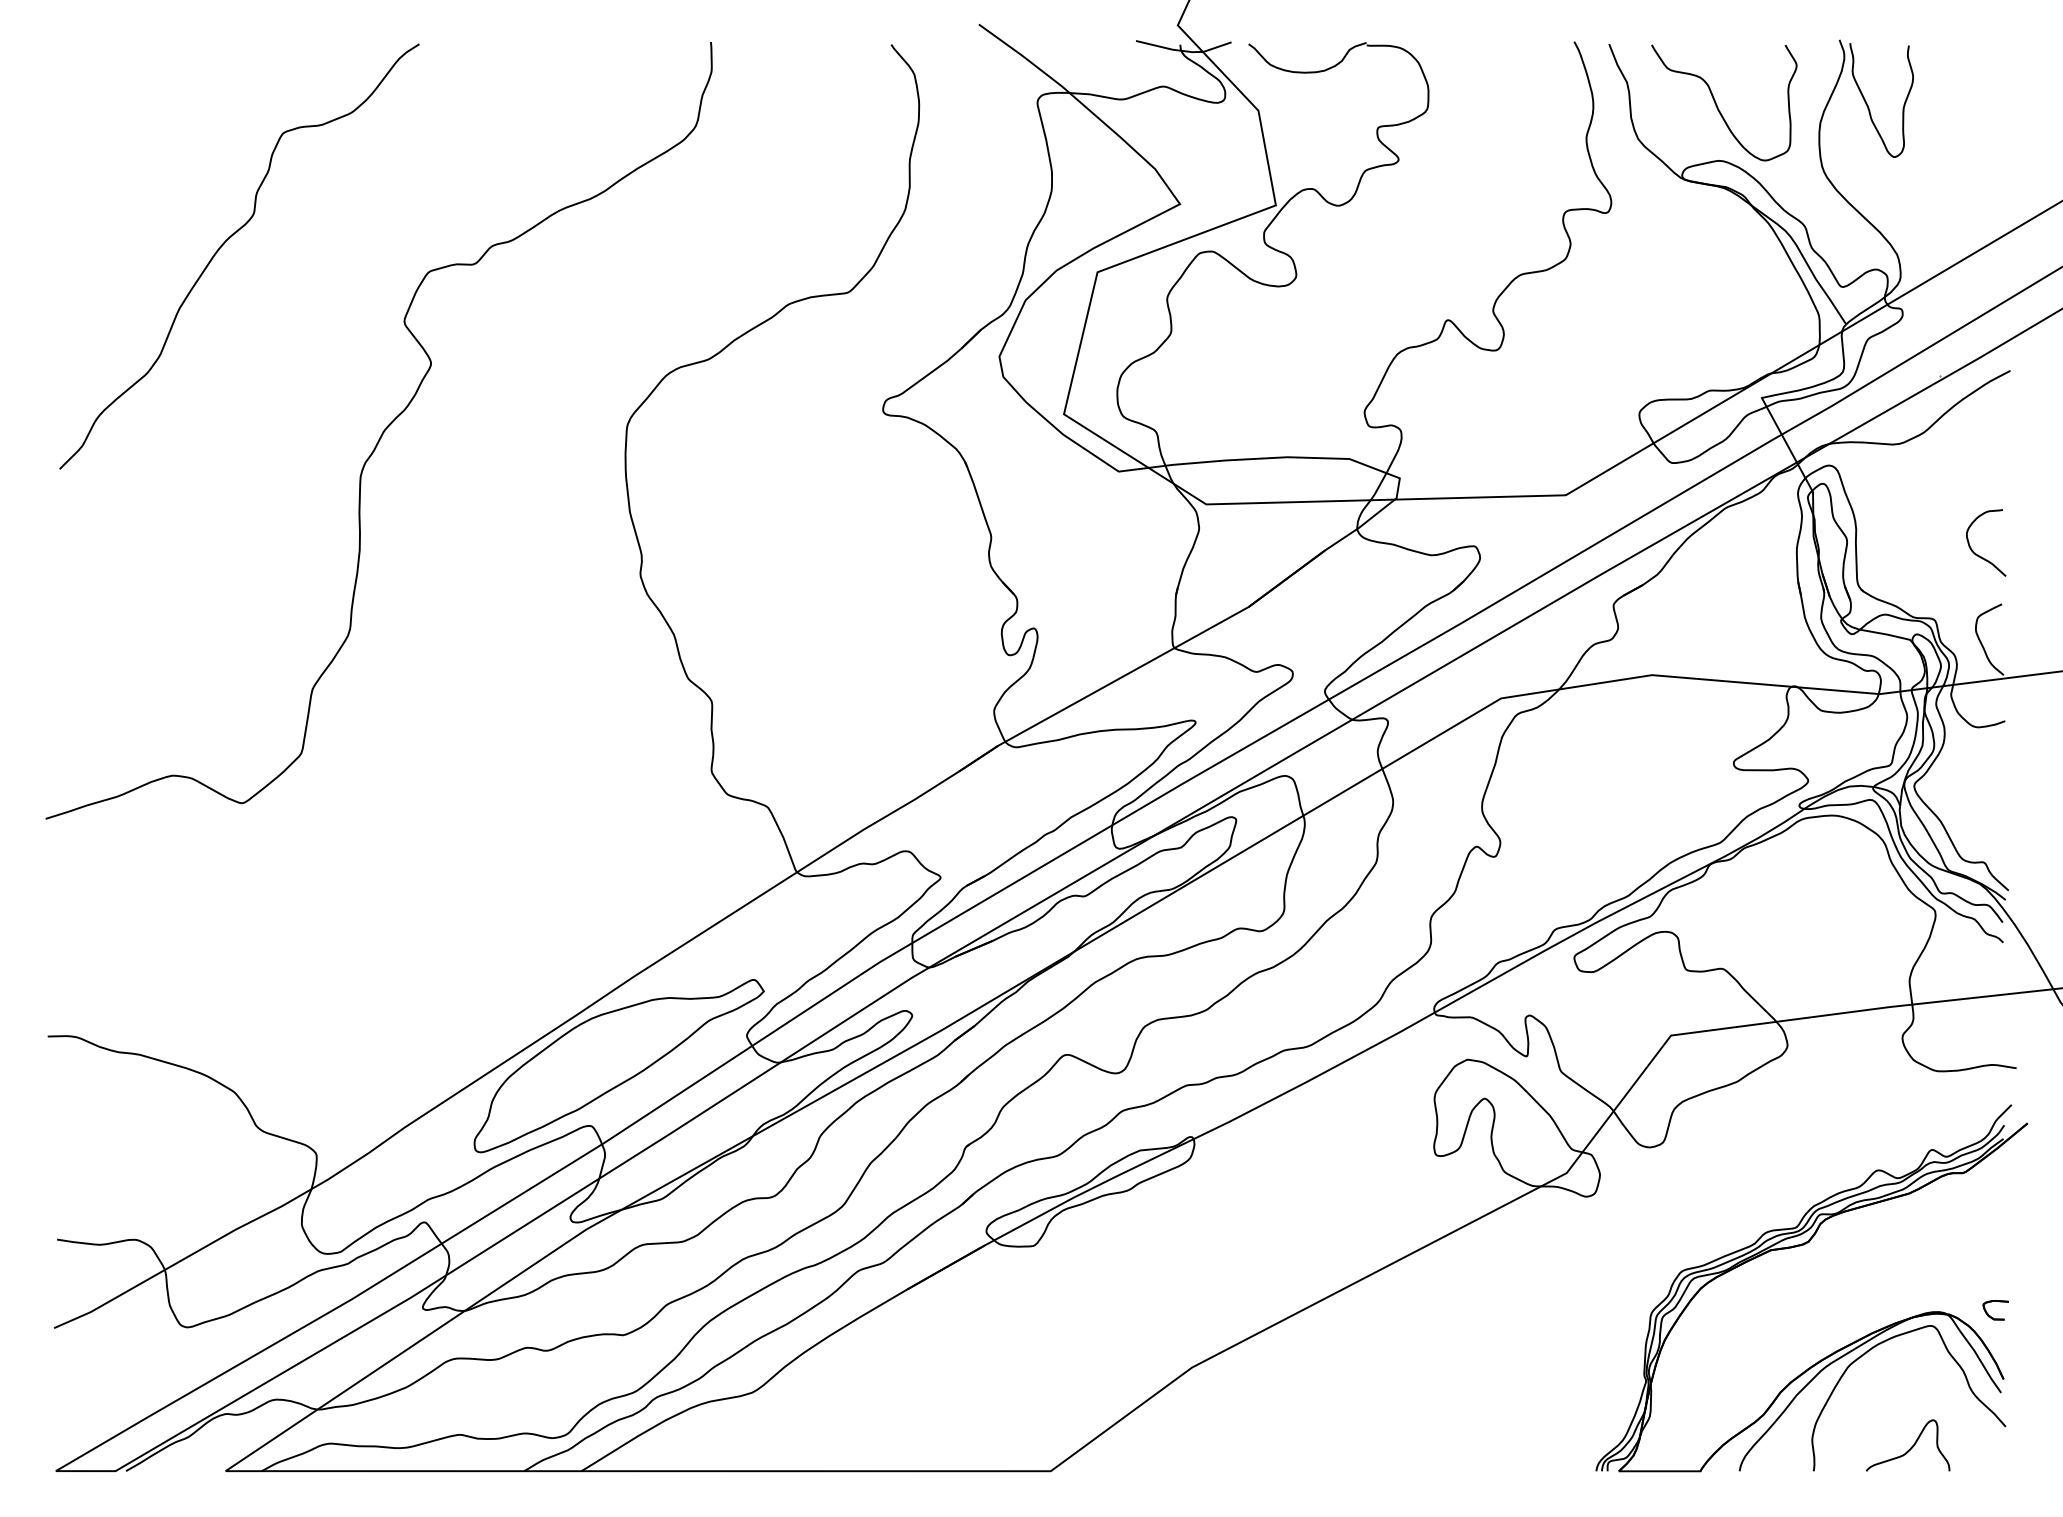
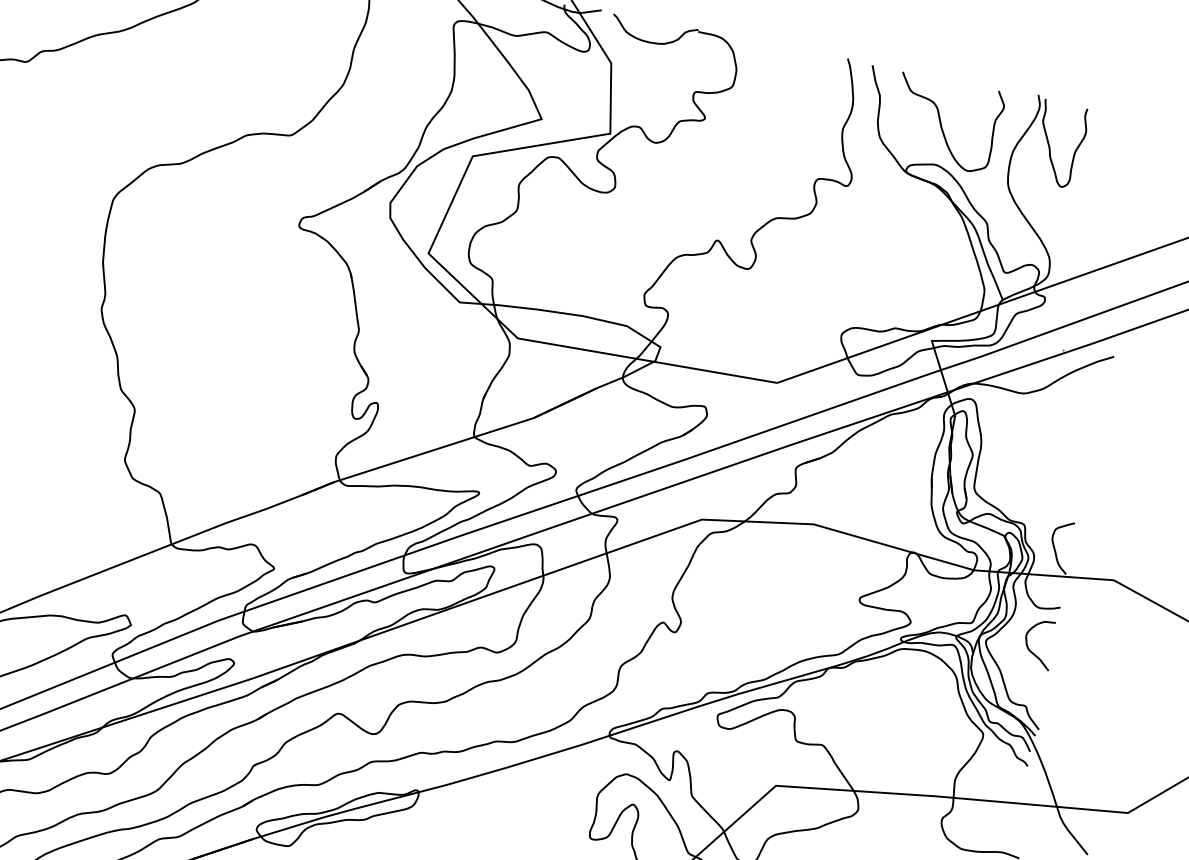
curve: (1978, 554) -> (1031, 651), moved

